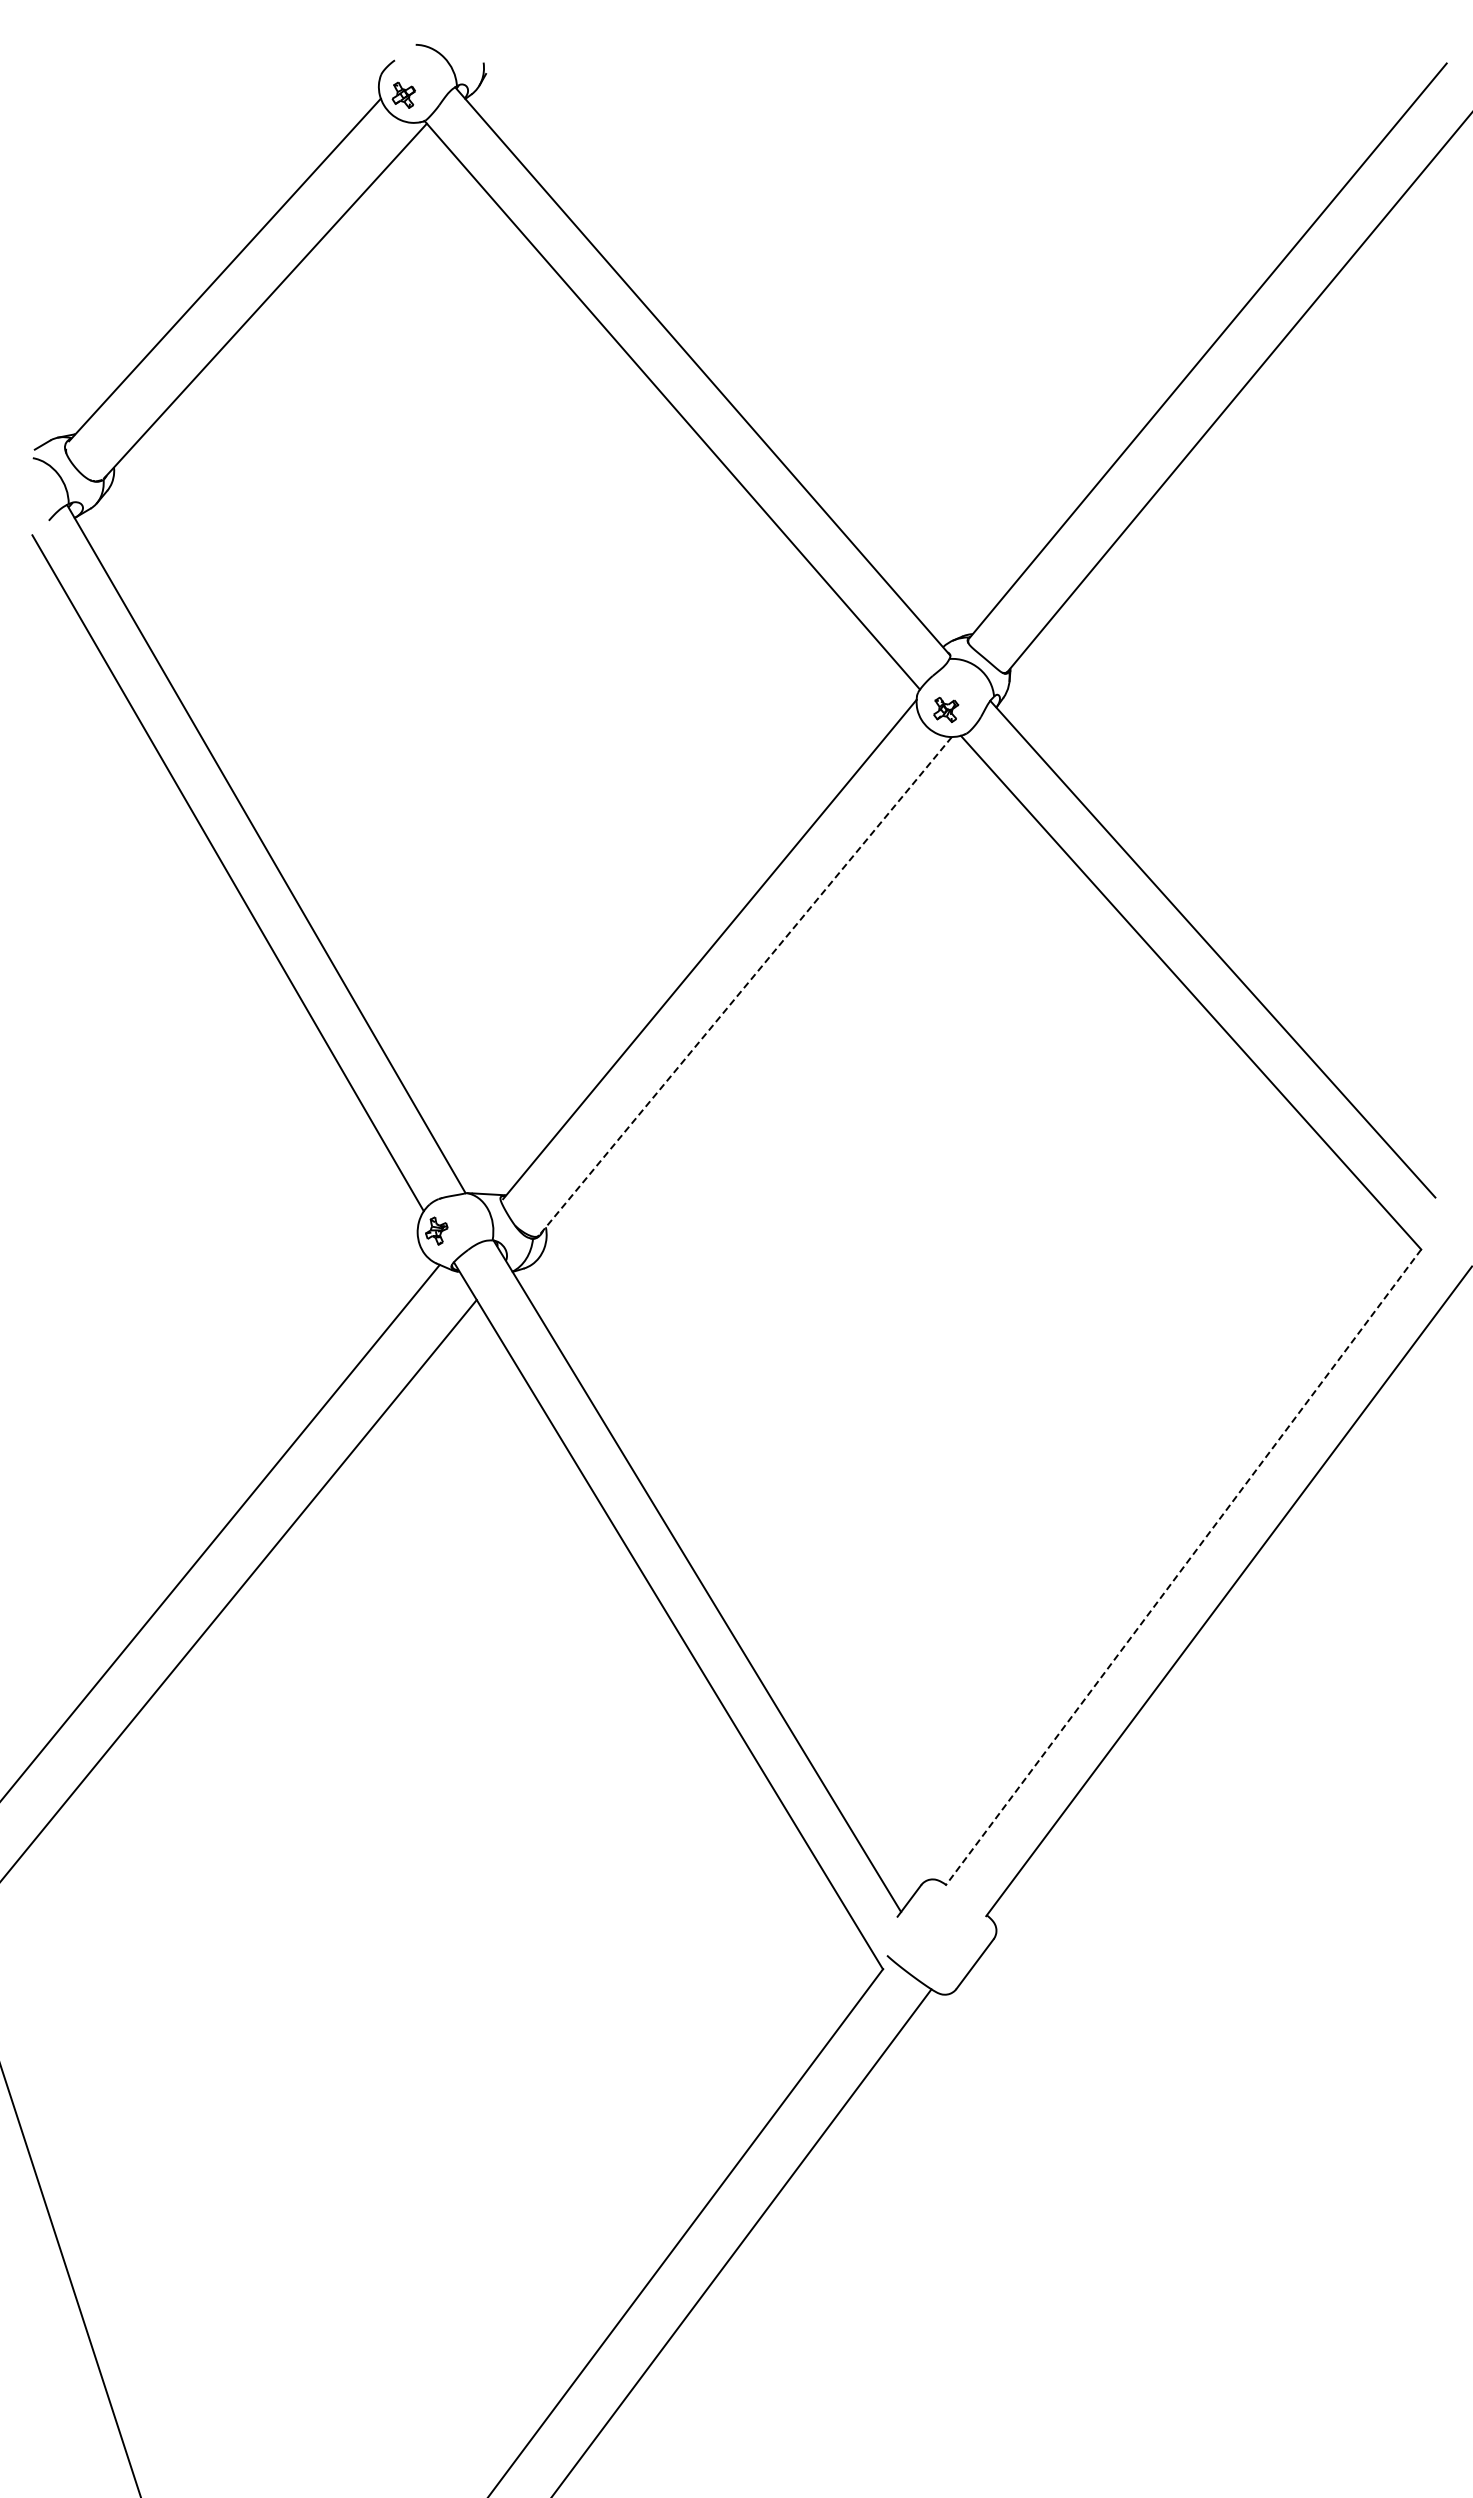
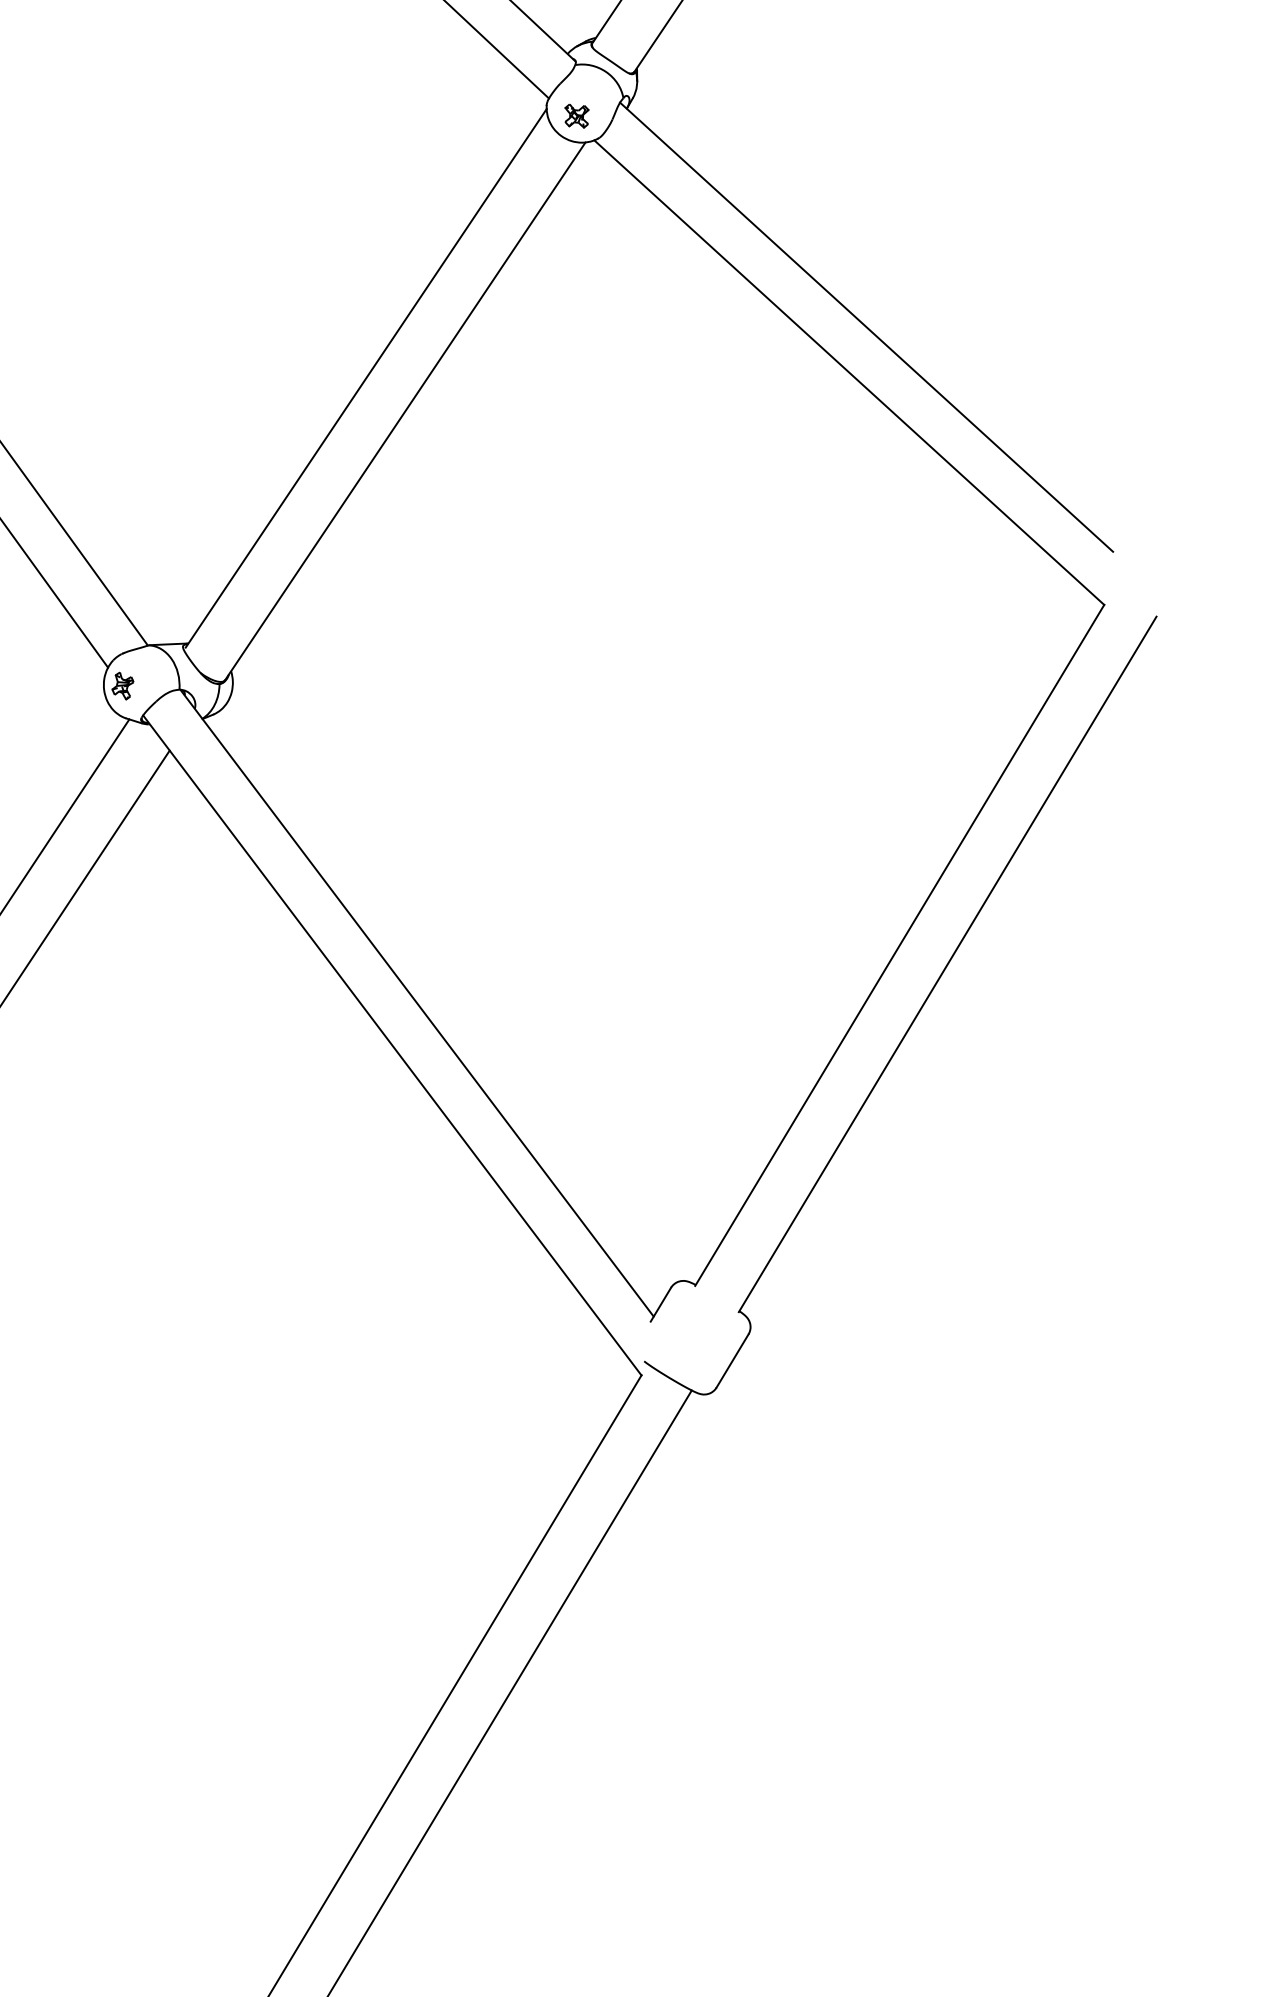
line: (745, 986) -> (405, 411), dashed -> solid
line: (1183, 1568) -> (899, 946), dashed -> solid

